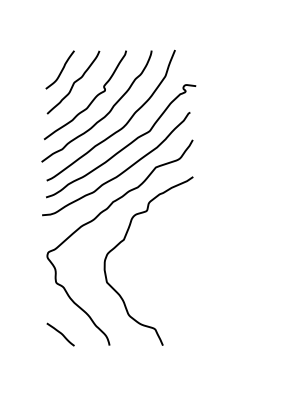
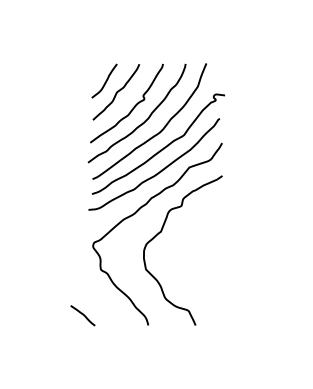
line: (60, 334) -> (82, 315), moved

